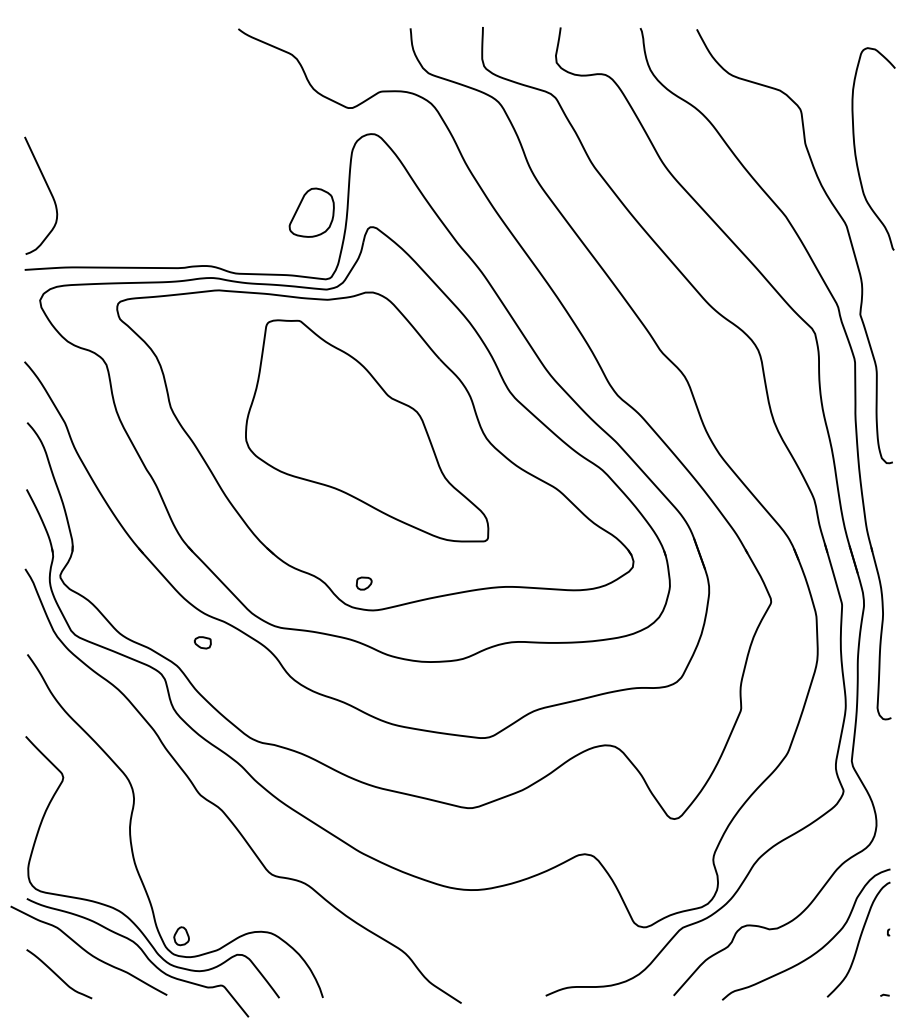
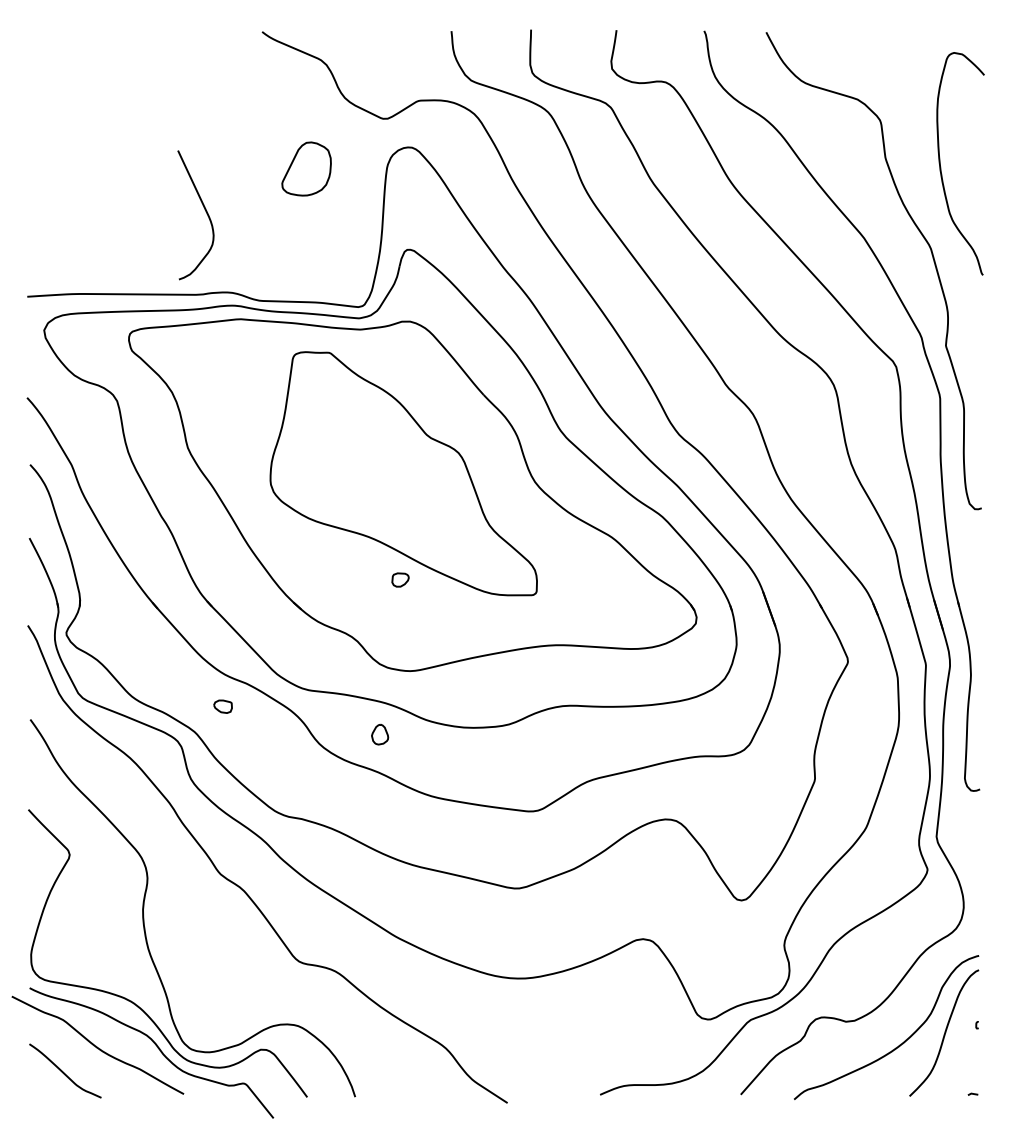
curve: (49, 192) -> (205, 211), moved
part: (311, 212) -> (306, 168), moved
part: (363, 583) -> (399, 579), moved
part: (181, 936) -> (379, 734), moved

